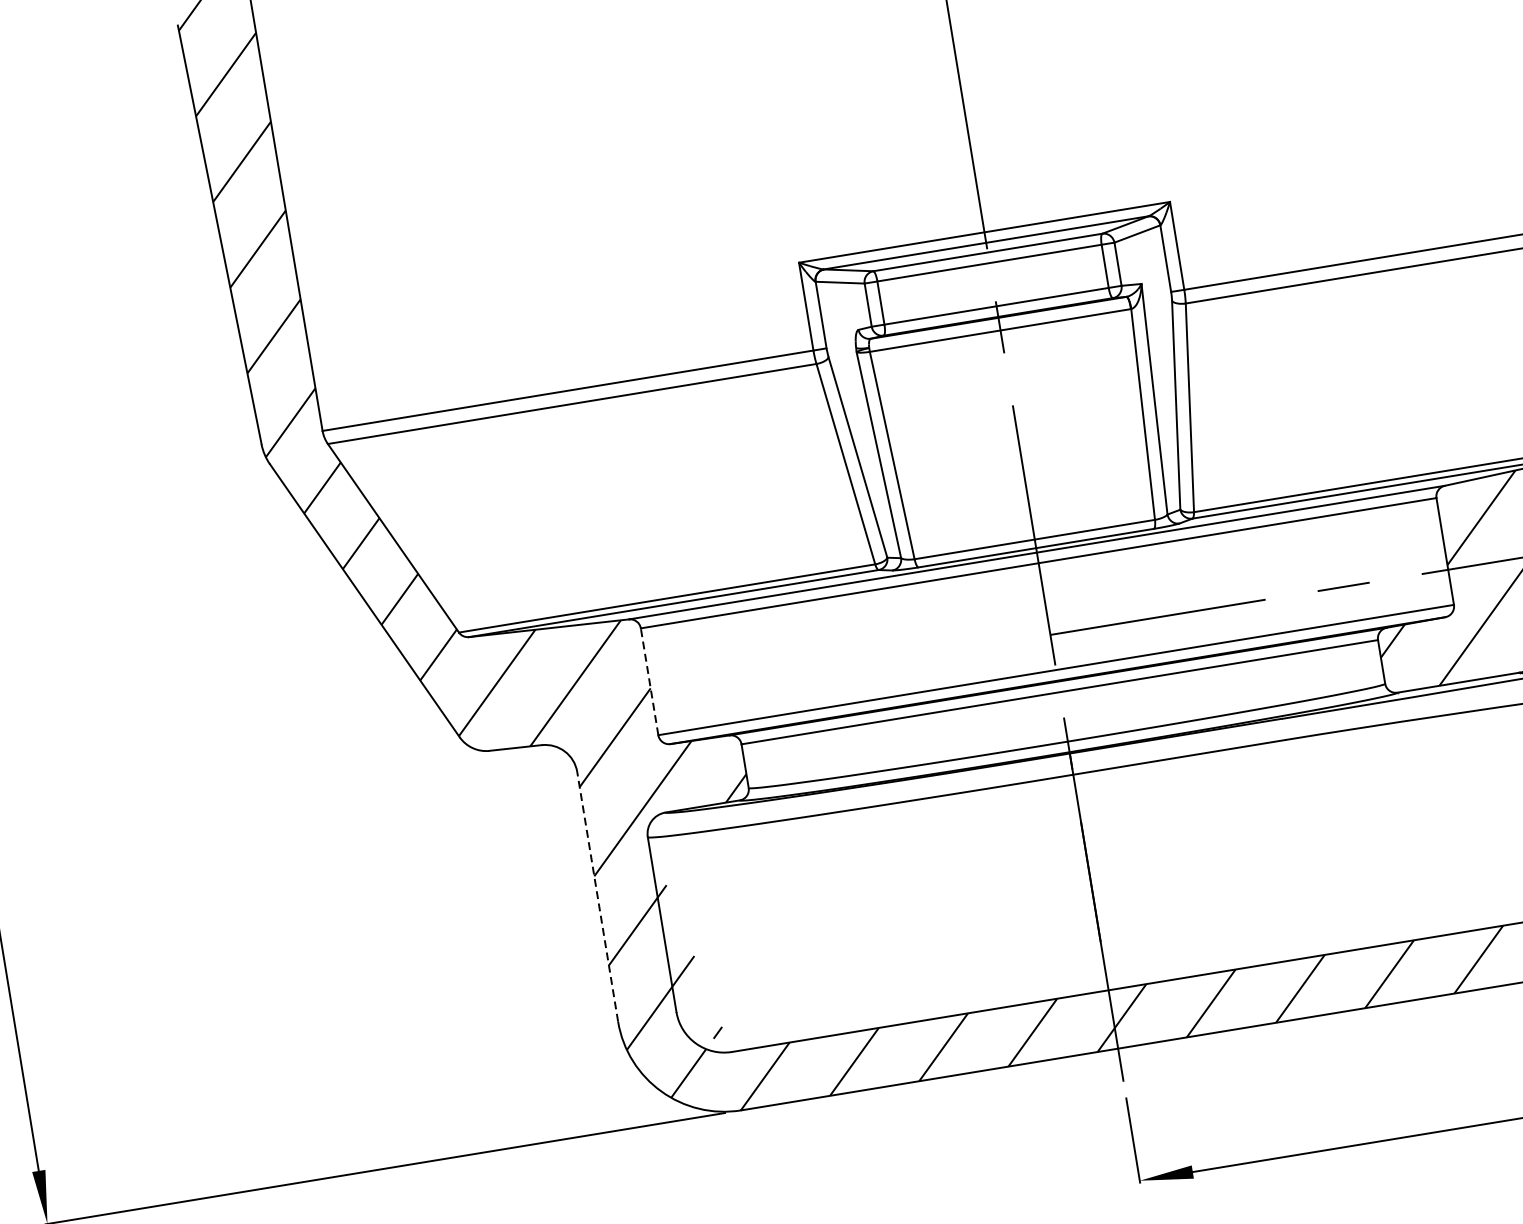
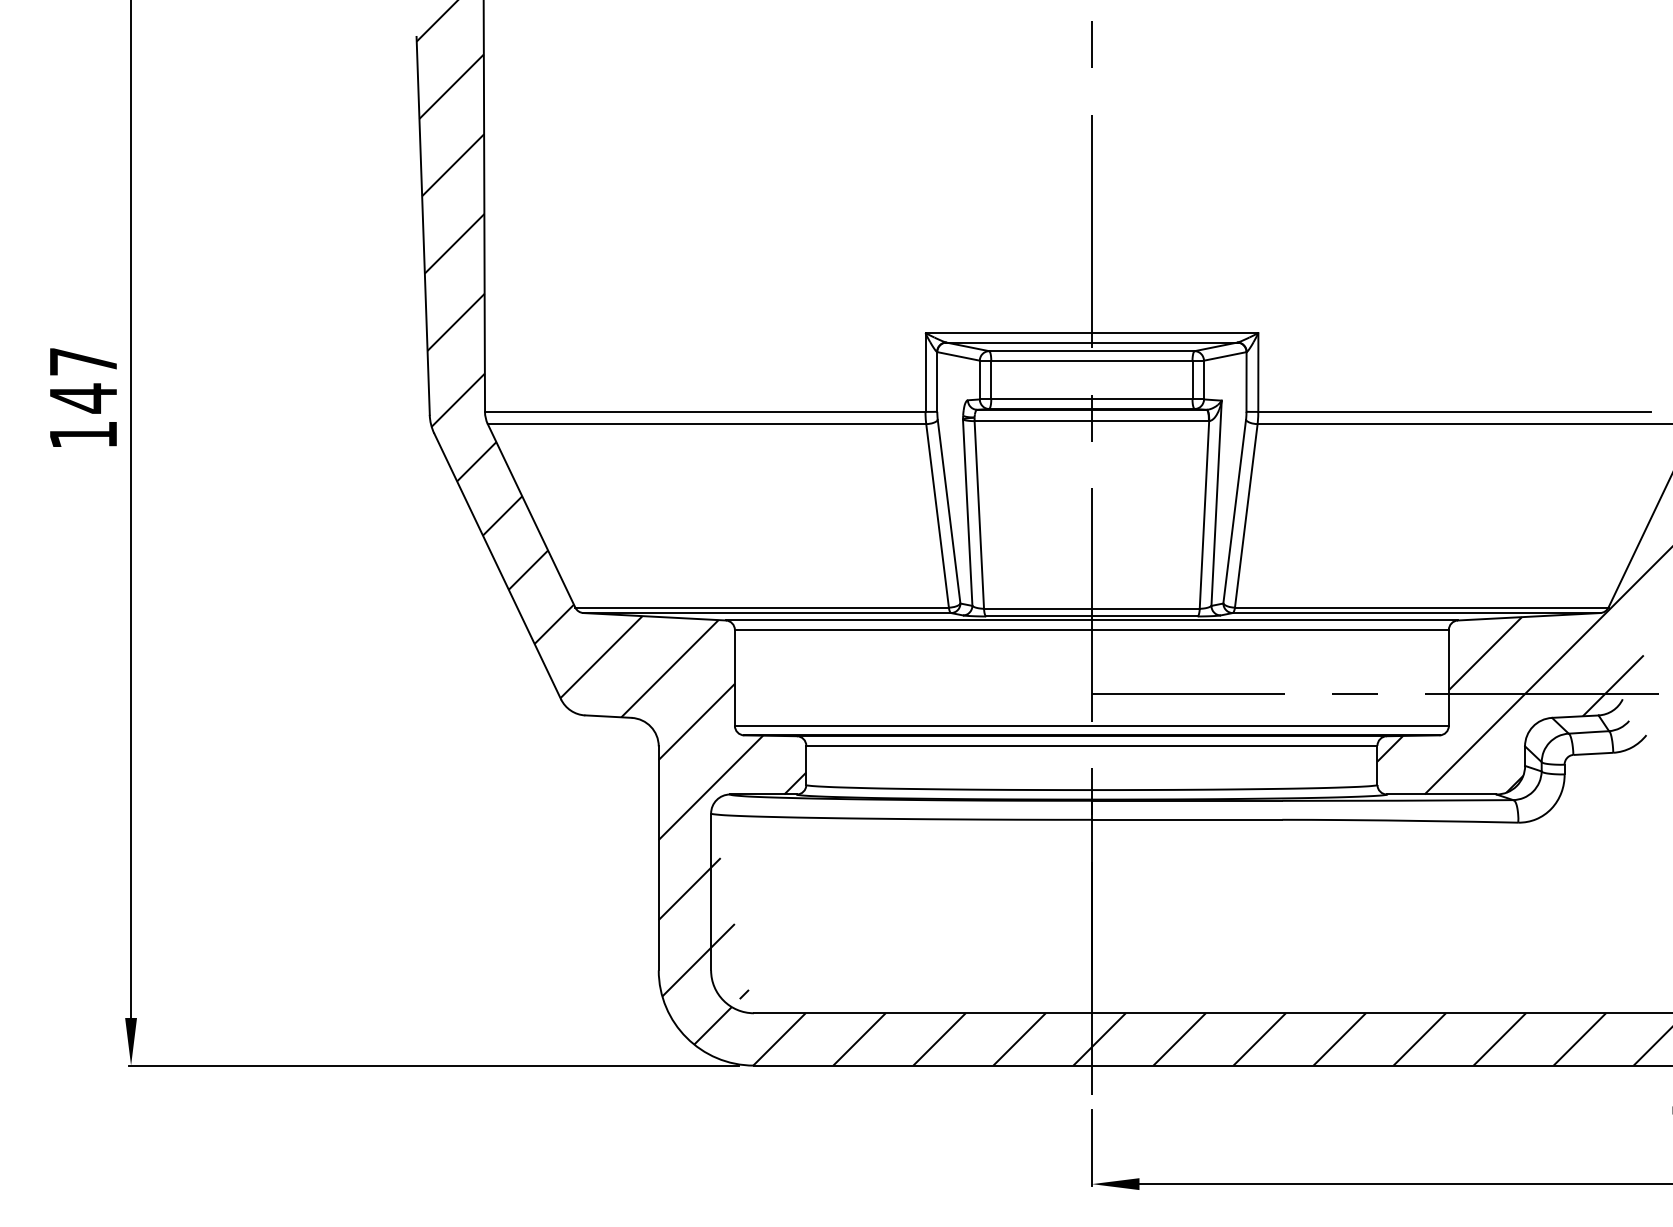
line: (649, 681) -> (734, 677), dashed -> solid
line: (597, 896) -> (658, 858), dashed -> solid

